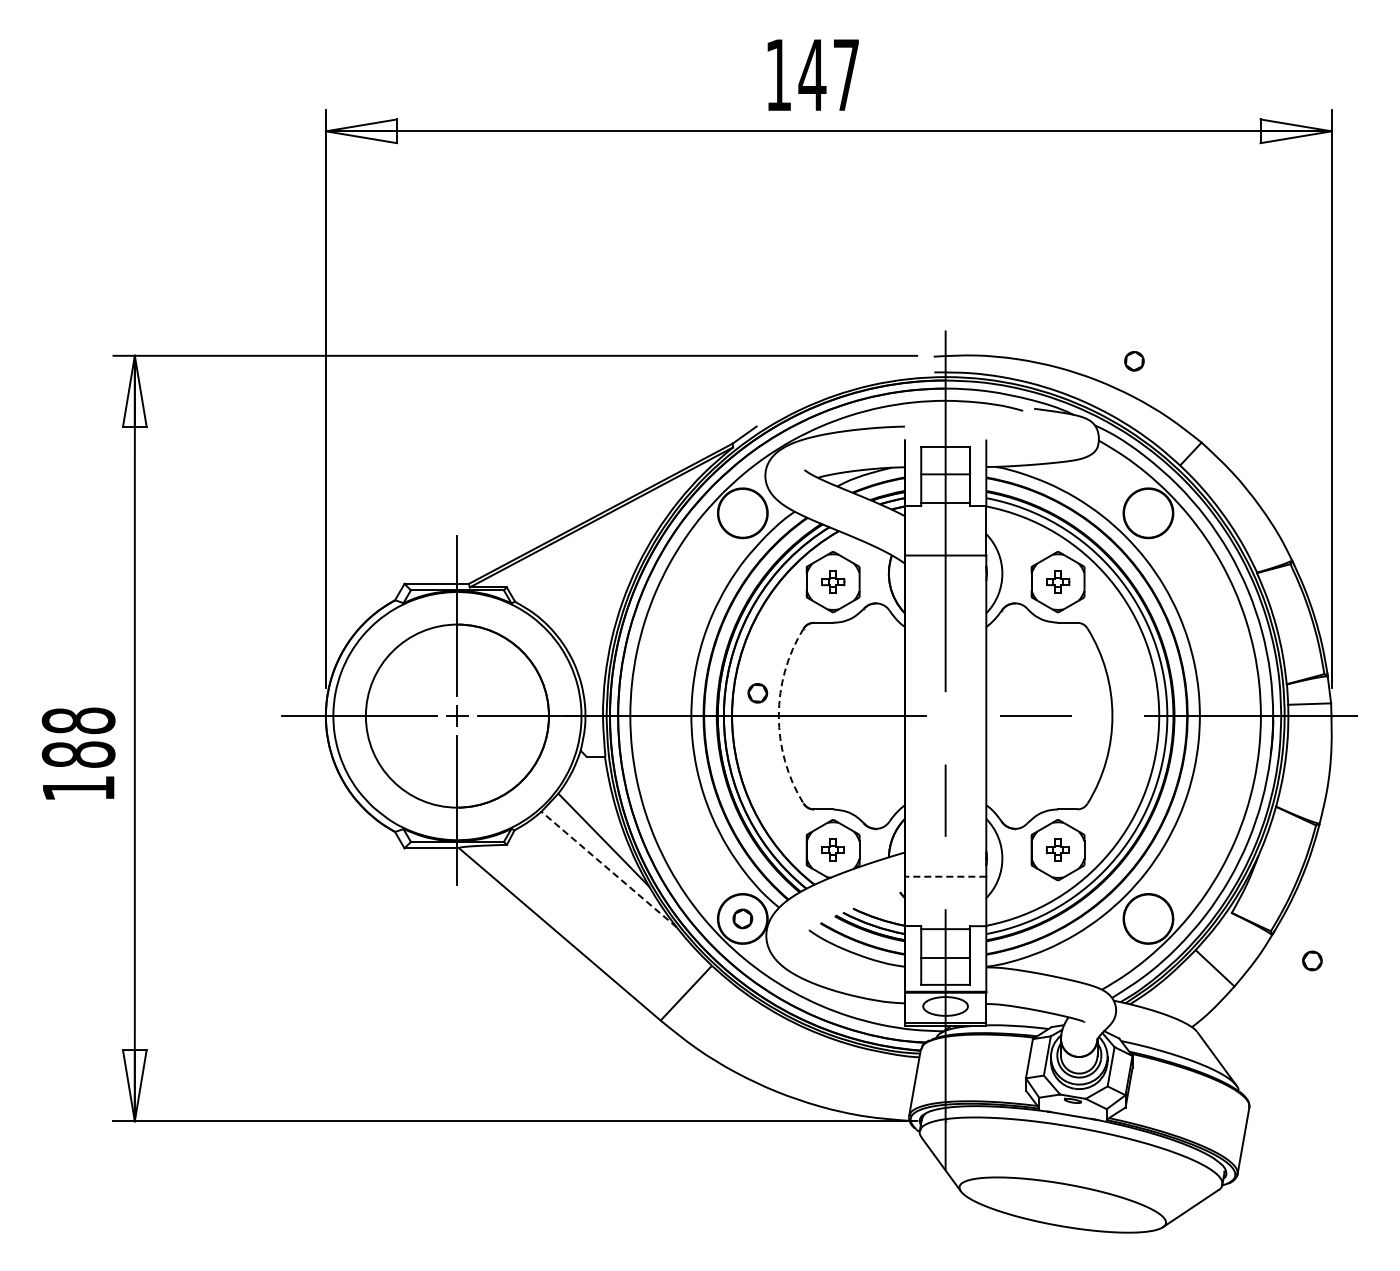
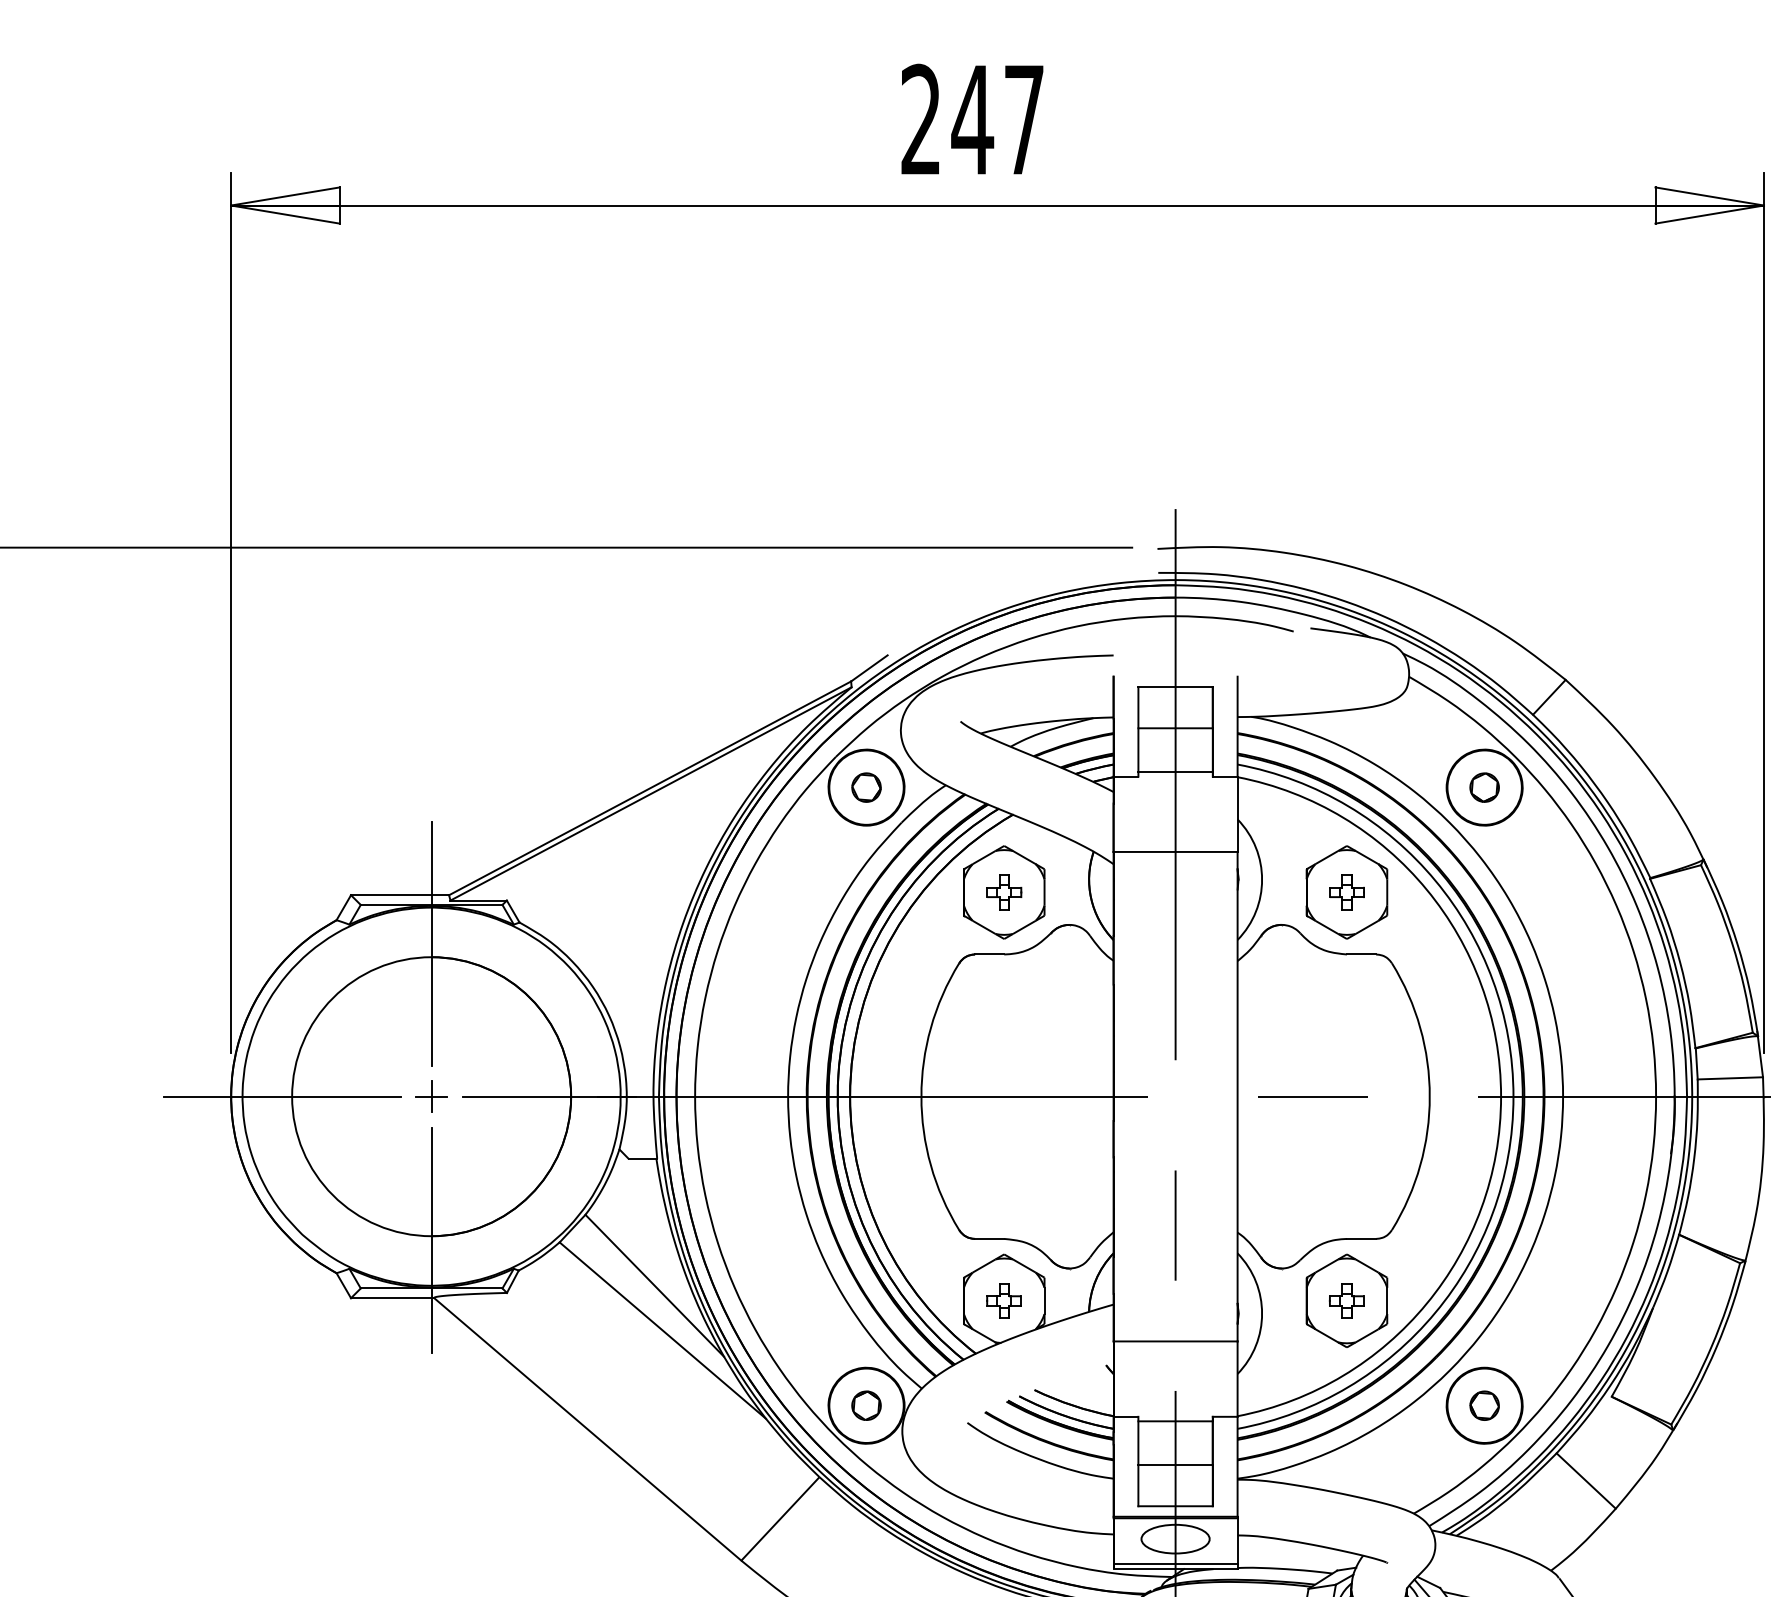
text: (777, 74) -> (919, 118), 147 -> 247
part: (1134, 361) -> (1484, 787), moved
part: (757, 693) -> (866, 787), moved
arc: (778, 716) -> (920, 1097), dashed -> solid
line: (608, 869) -> (661, 1330), dashed -> solid
line: (945, 876) -> (1175, 1341), dashed -> solid
part: (1312, 960) -> (1484, 1405), moved

